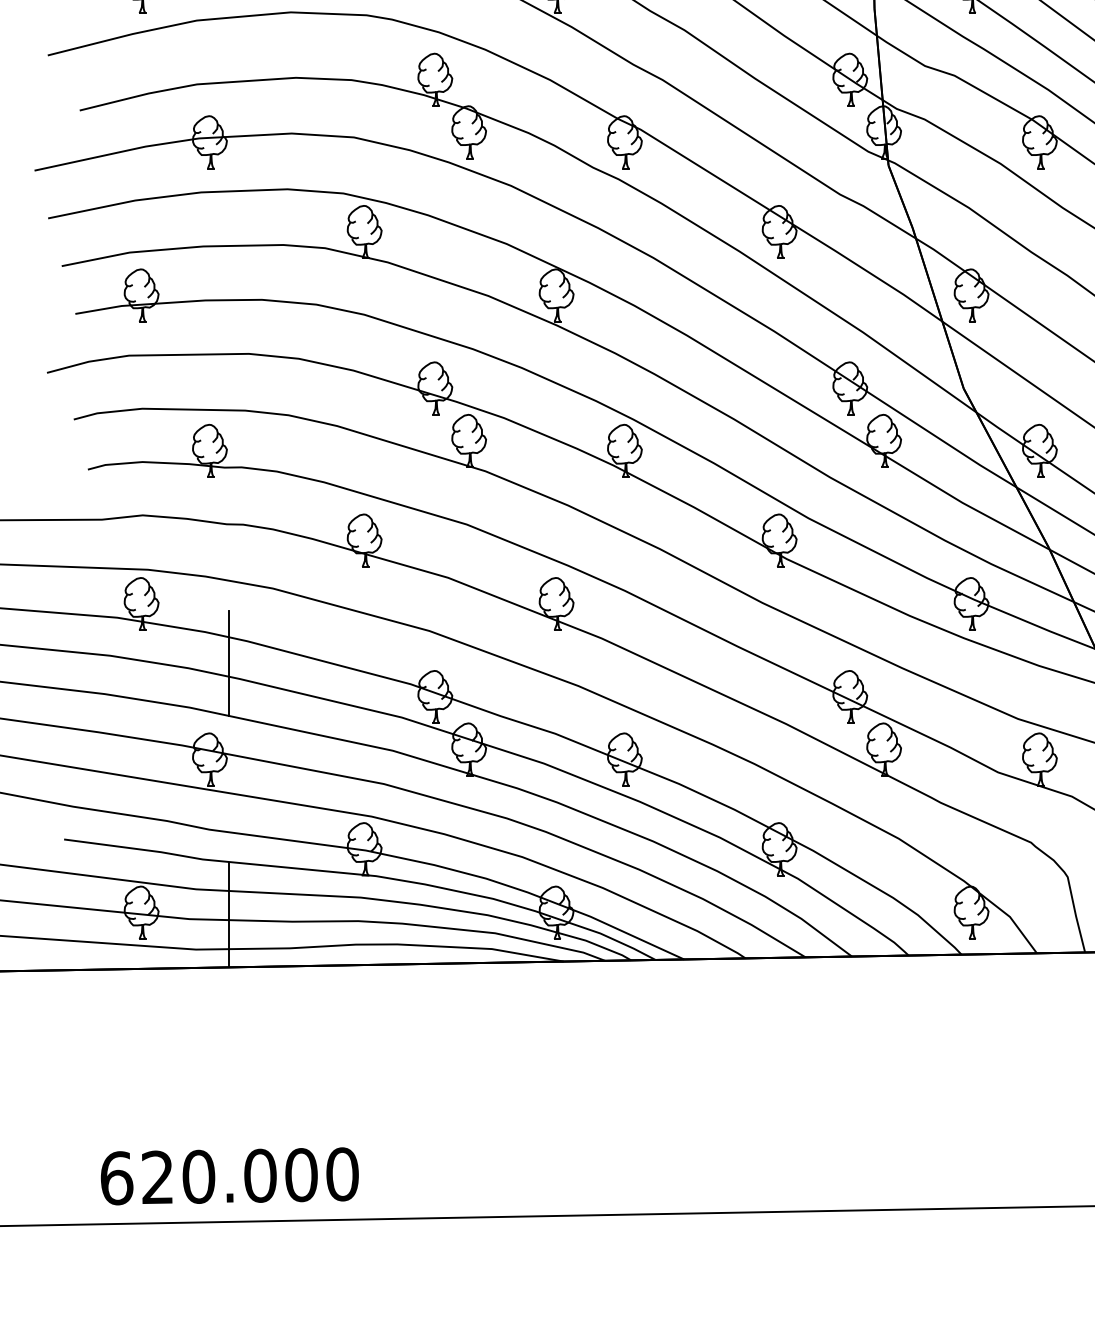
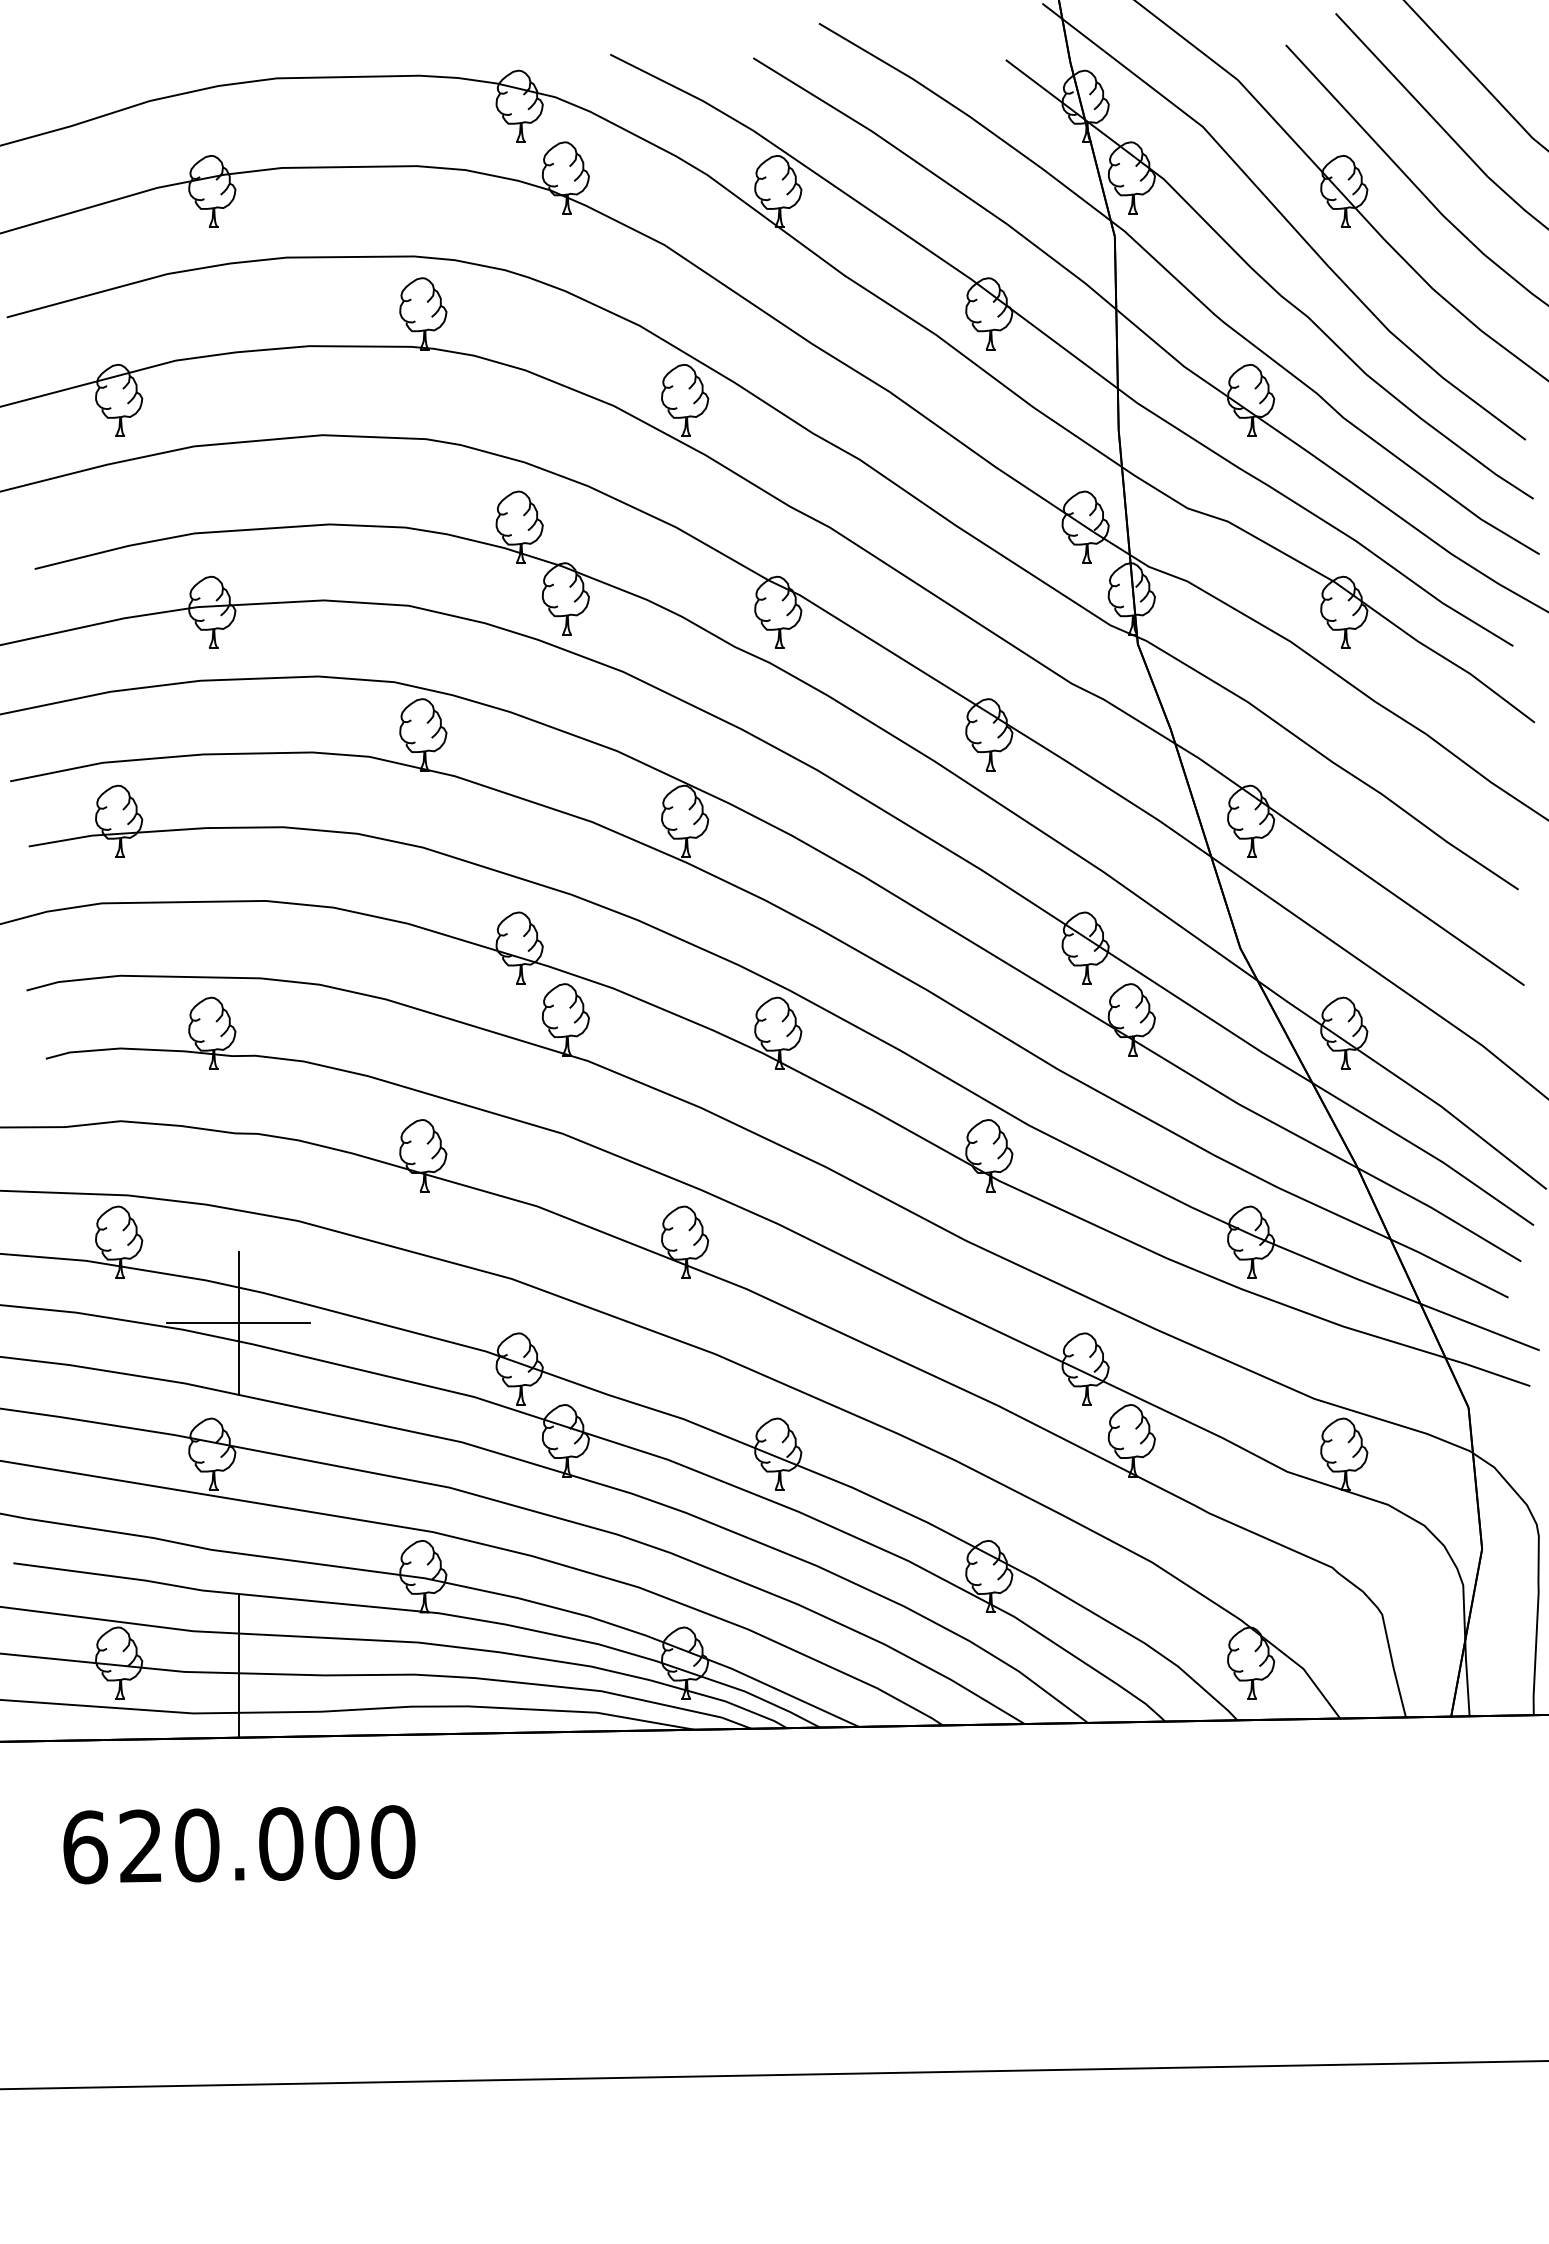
line: (229, 663) -> (238, 1323), added
text: (229, 1176) -> (239, 1844), moved

